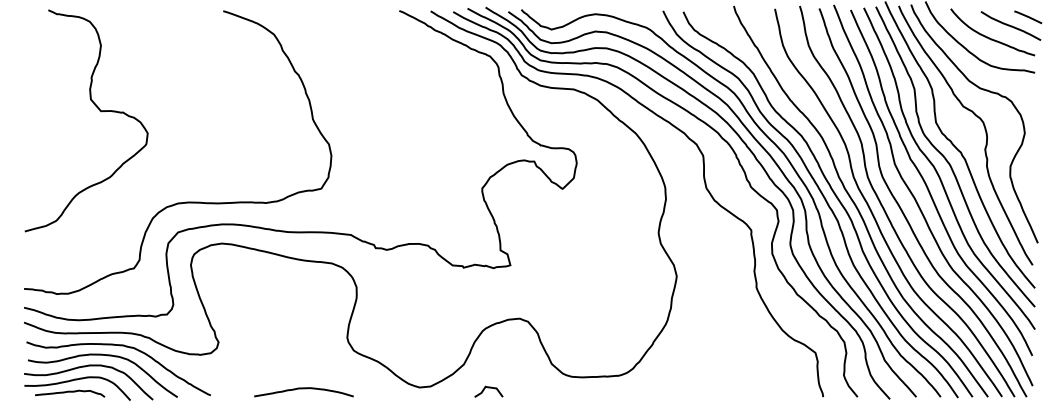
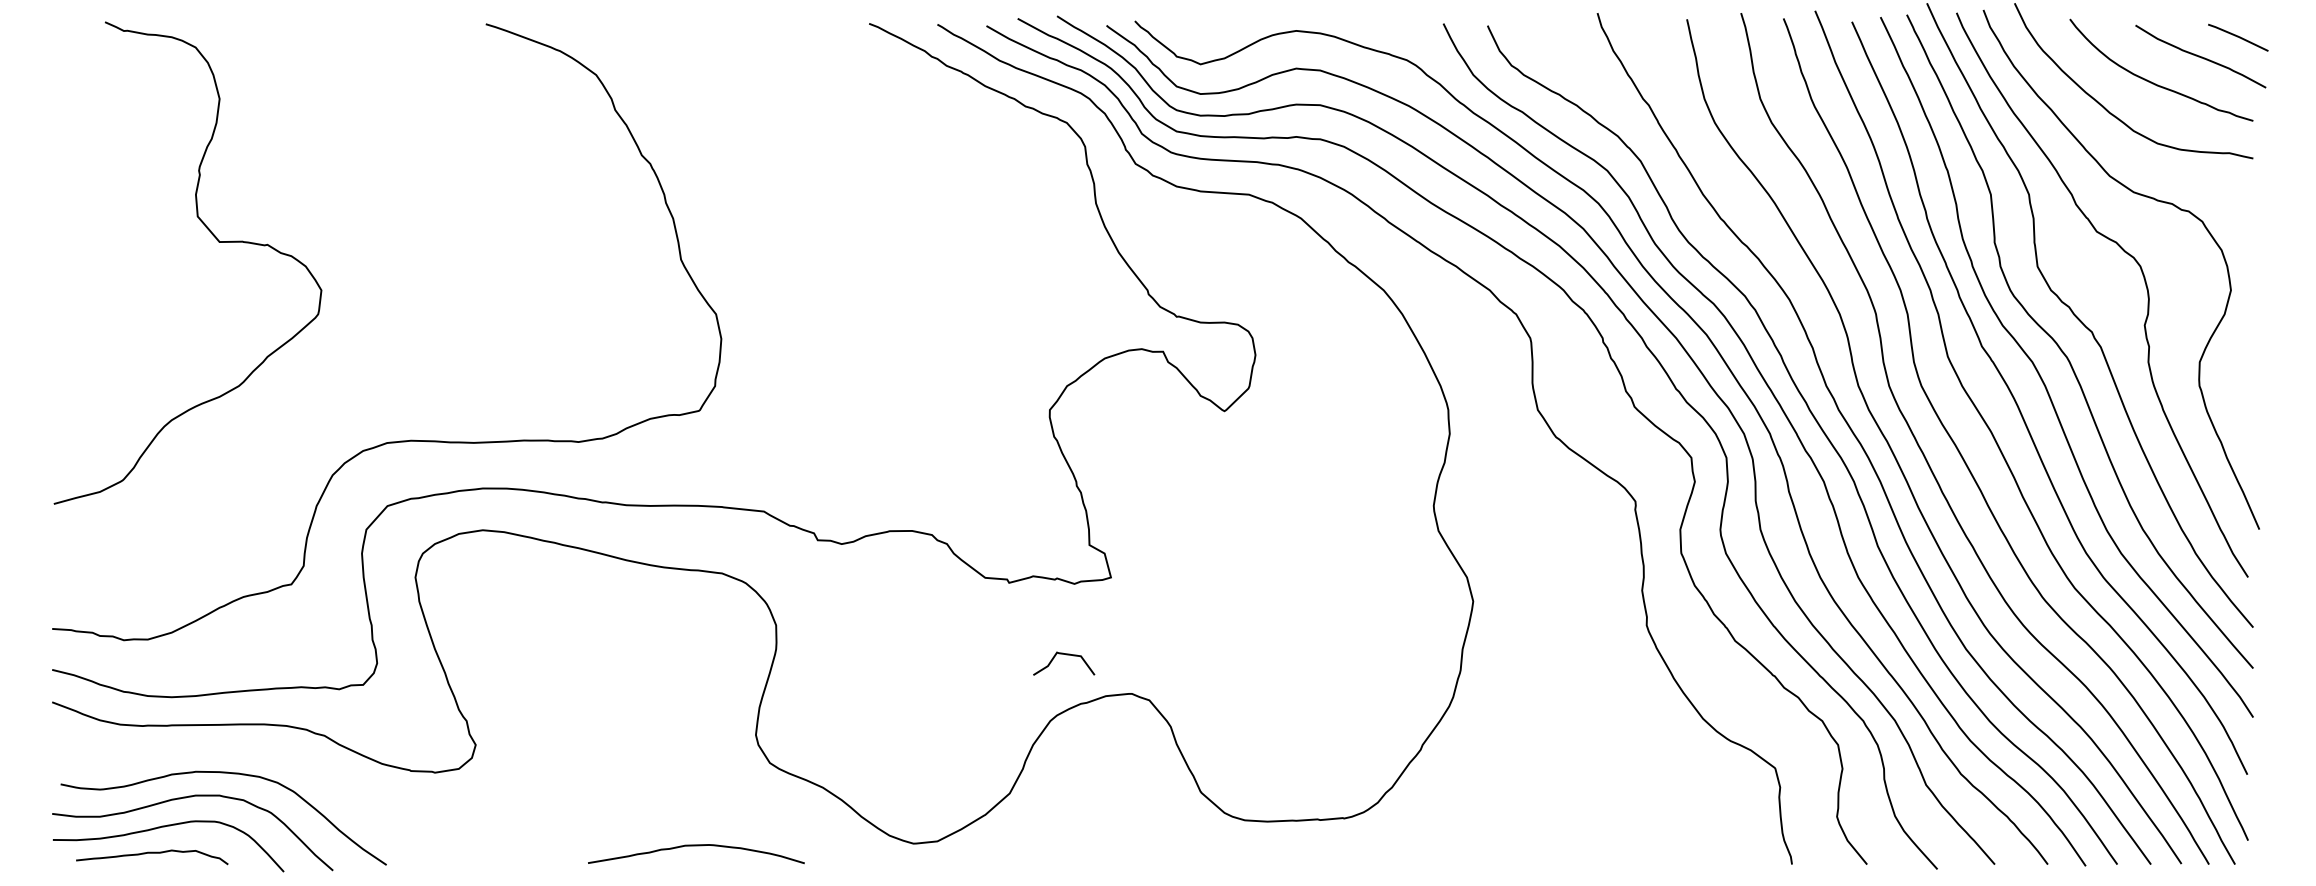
curve: (119, 346) -> (259, 754), removed
curve: (488, 388) -> (1063, 656), moved
curve: (303, 389) -> (695, 847), moved

